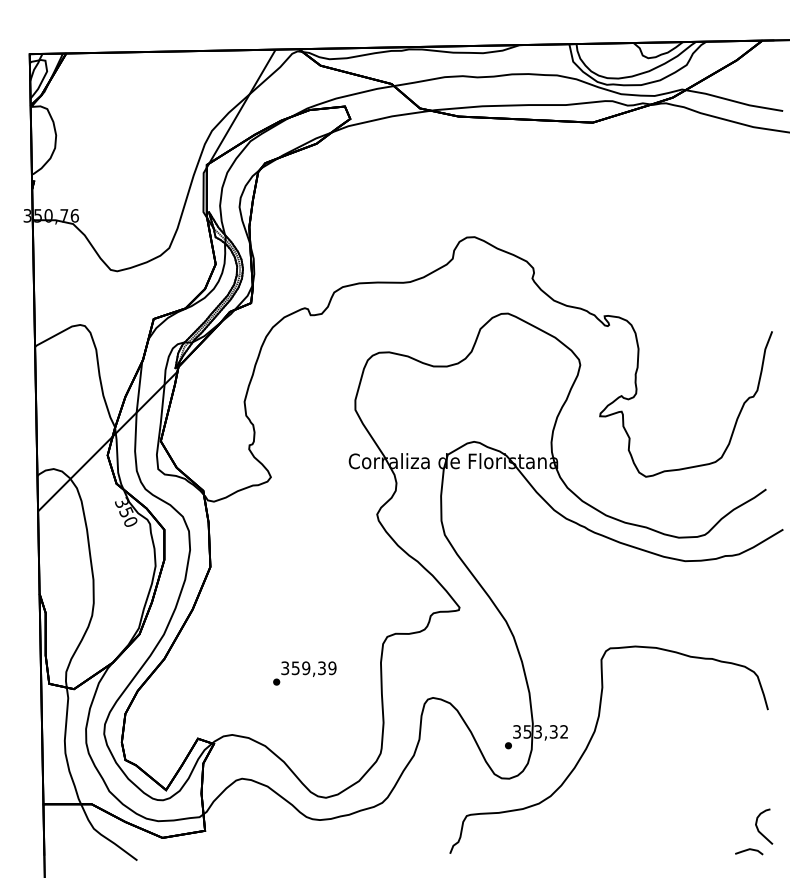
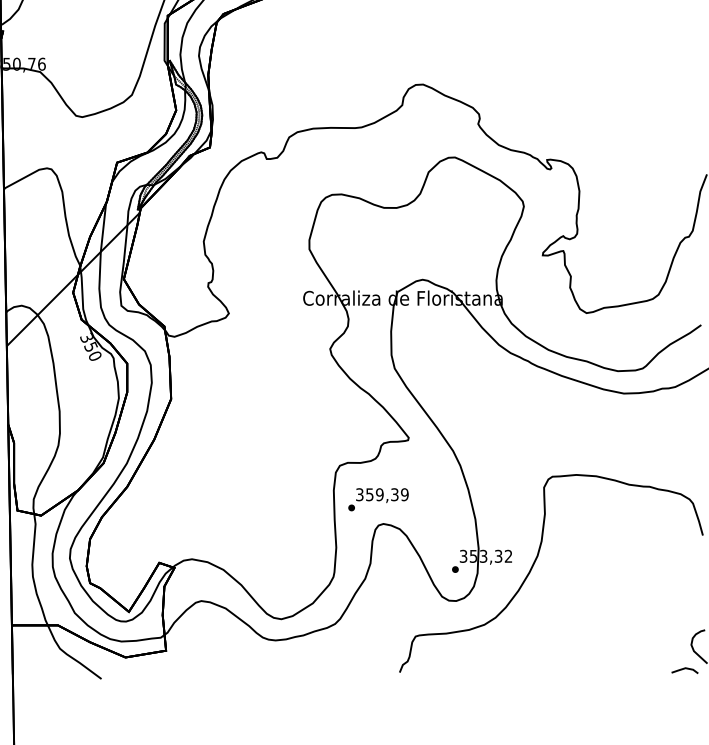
text: (304, 673) -> (378, 499), moved

